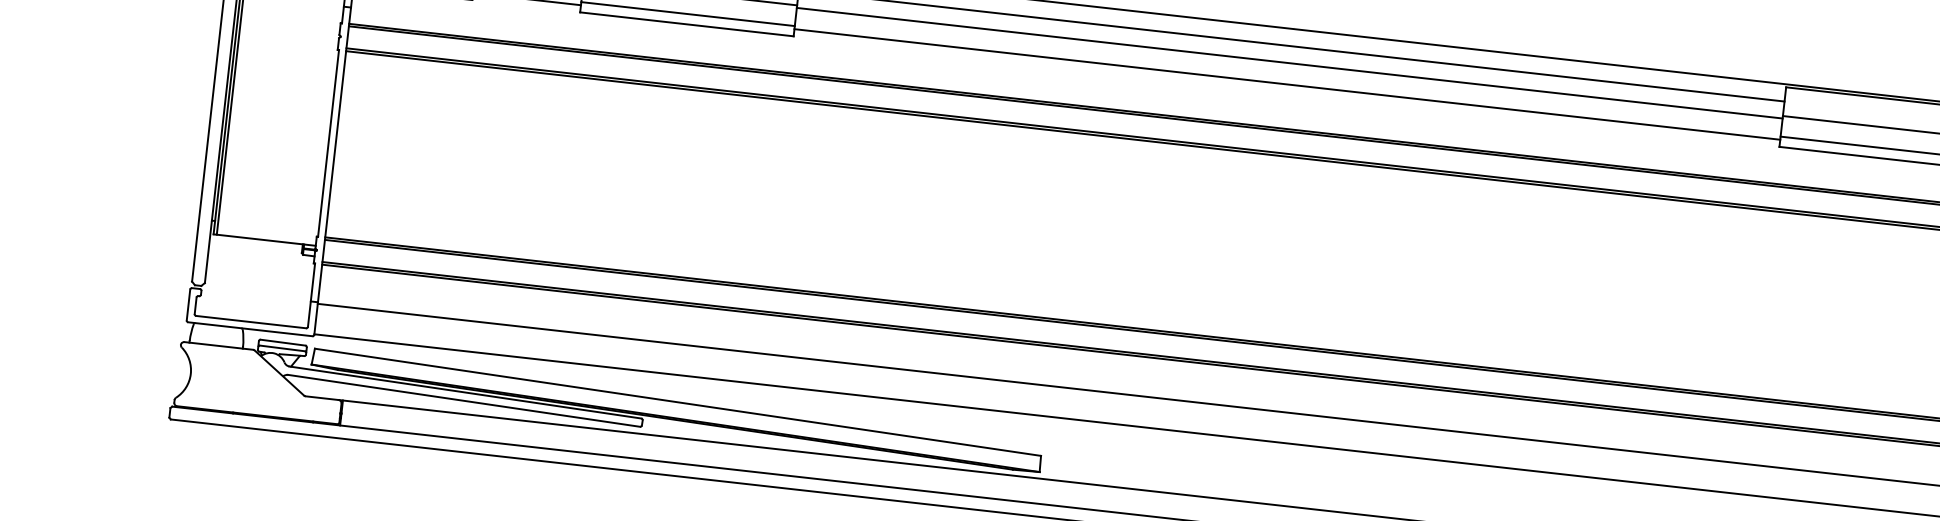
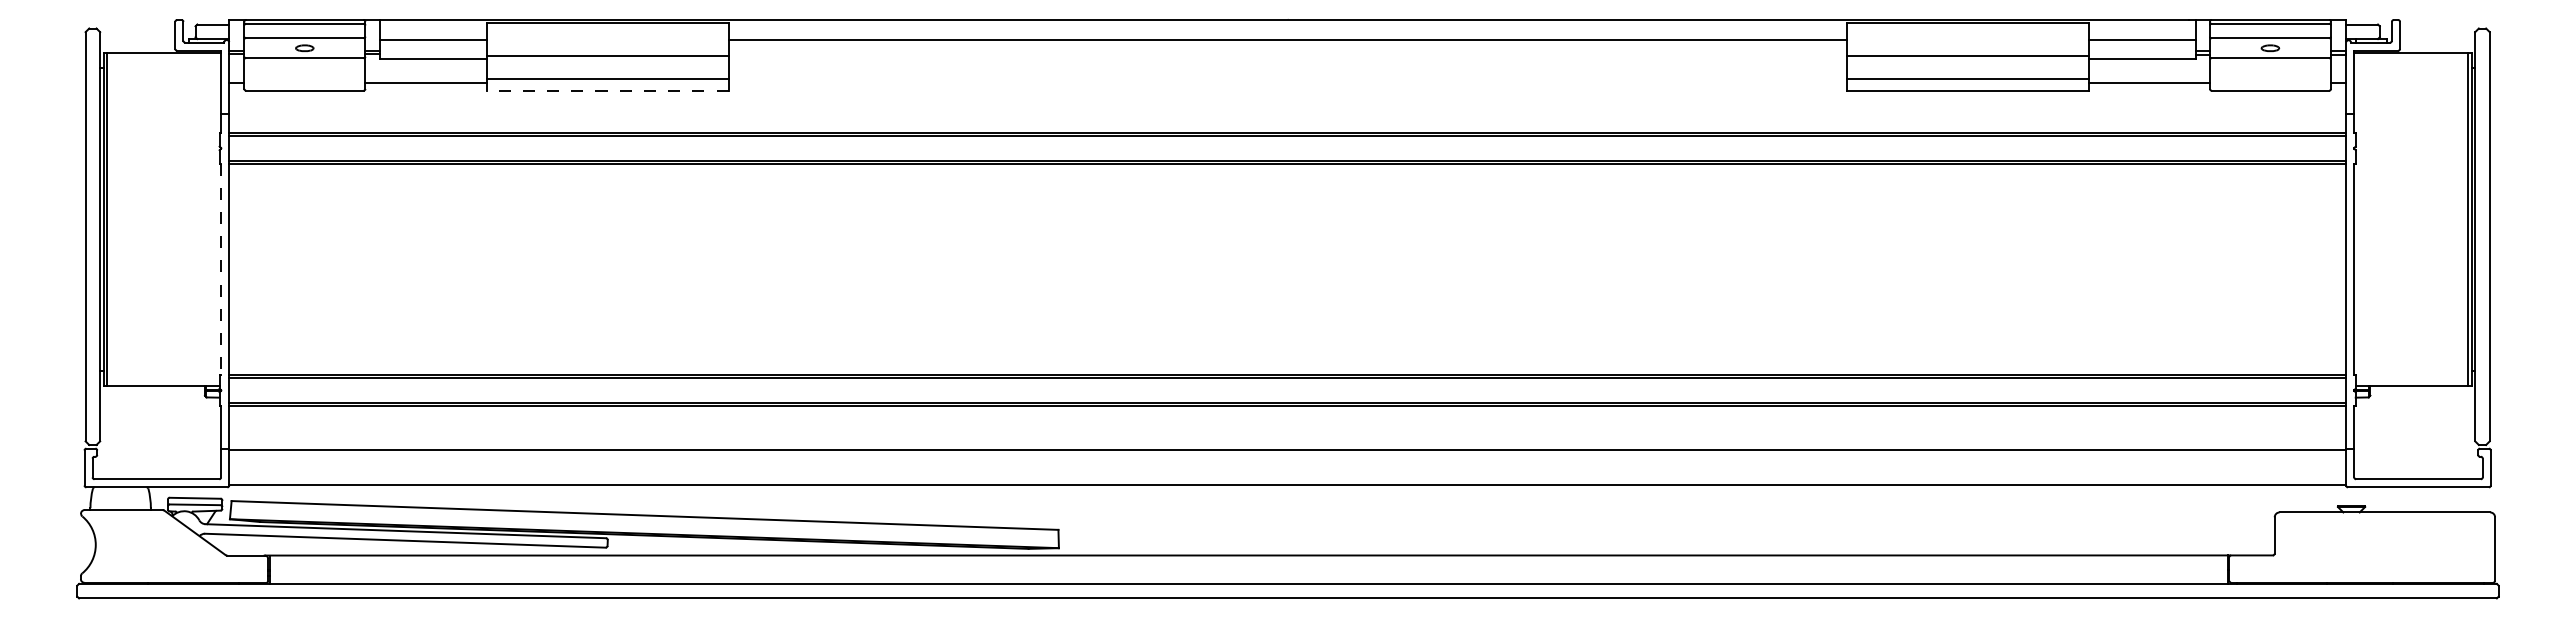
line: (686, 23) -> (607, 90), solid -> dashed
line: (1289, 62) -> (1287, 58), removed
line: (1287, 84) -> (1287, 82), removed
line: (328, 143) -> (221, 269), solid -> dashed

